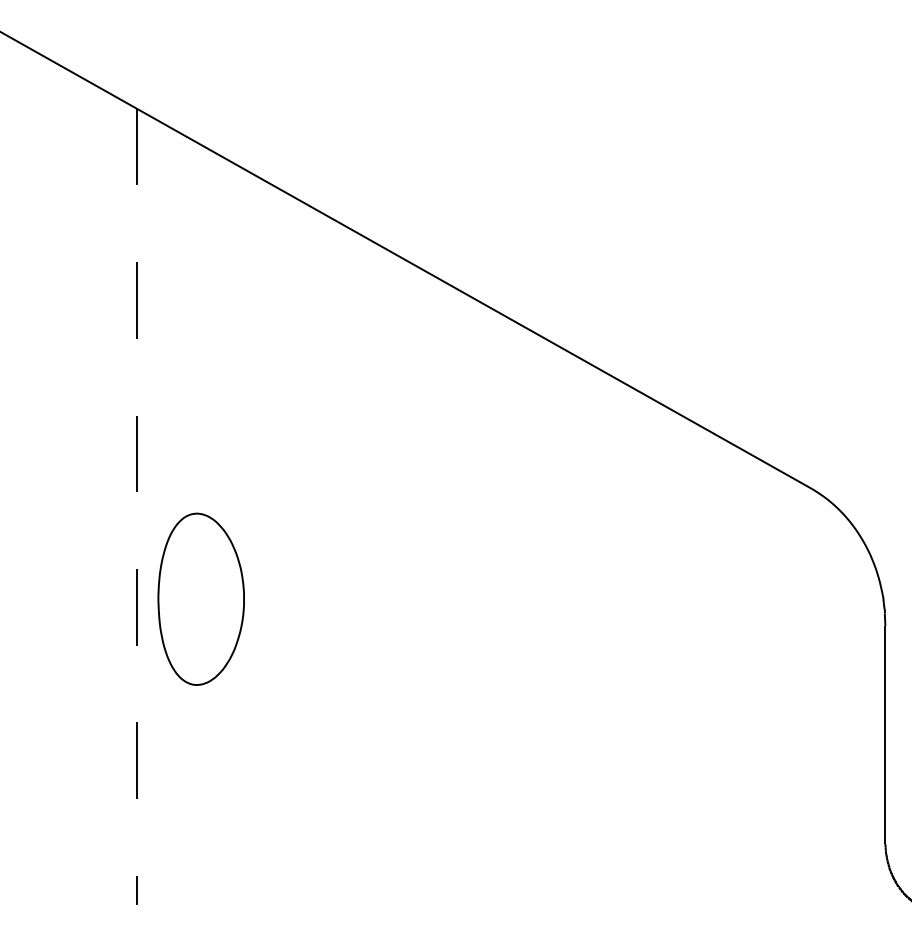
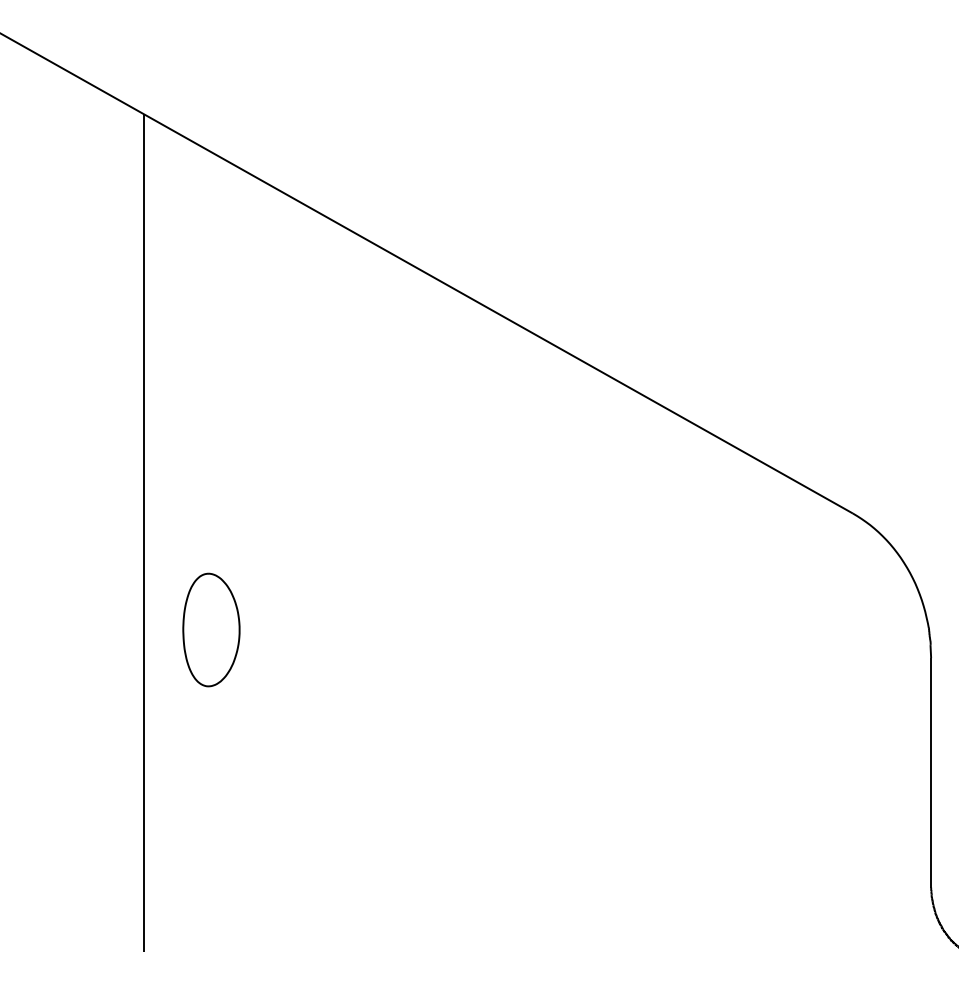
line: (136, 507) -> (143, 533), dashed -> solid
part: (200, 598) -> (210, 629), size x0.62

